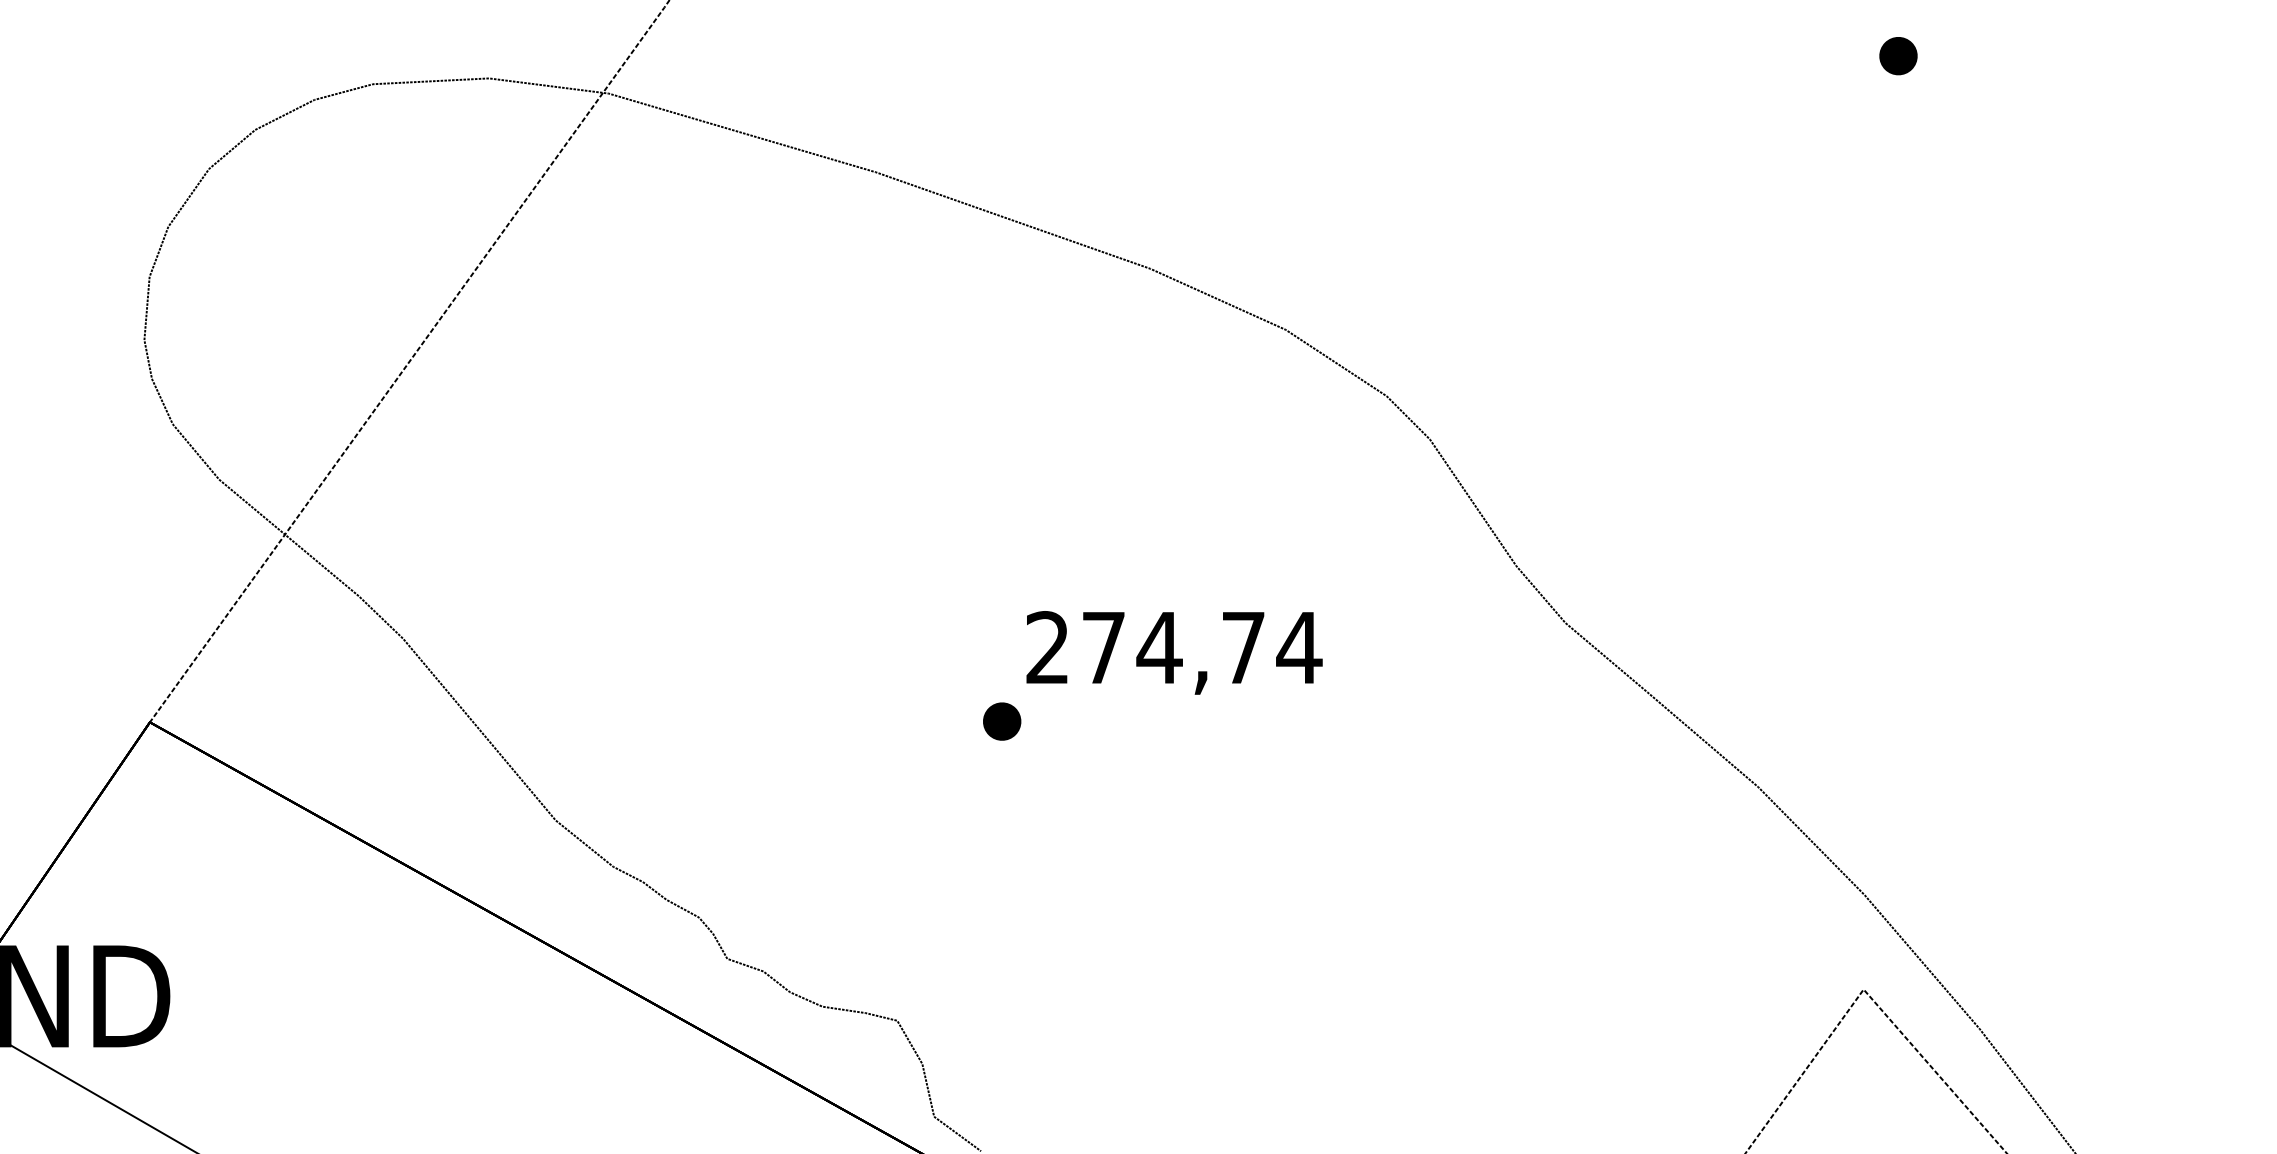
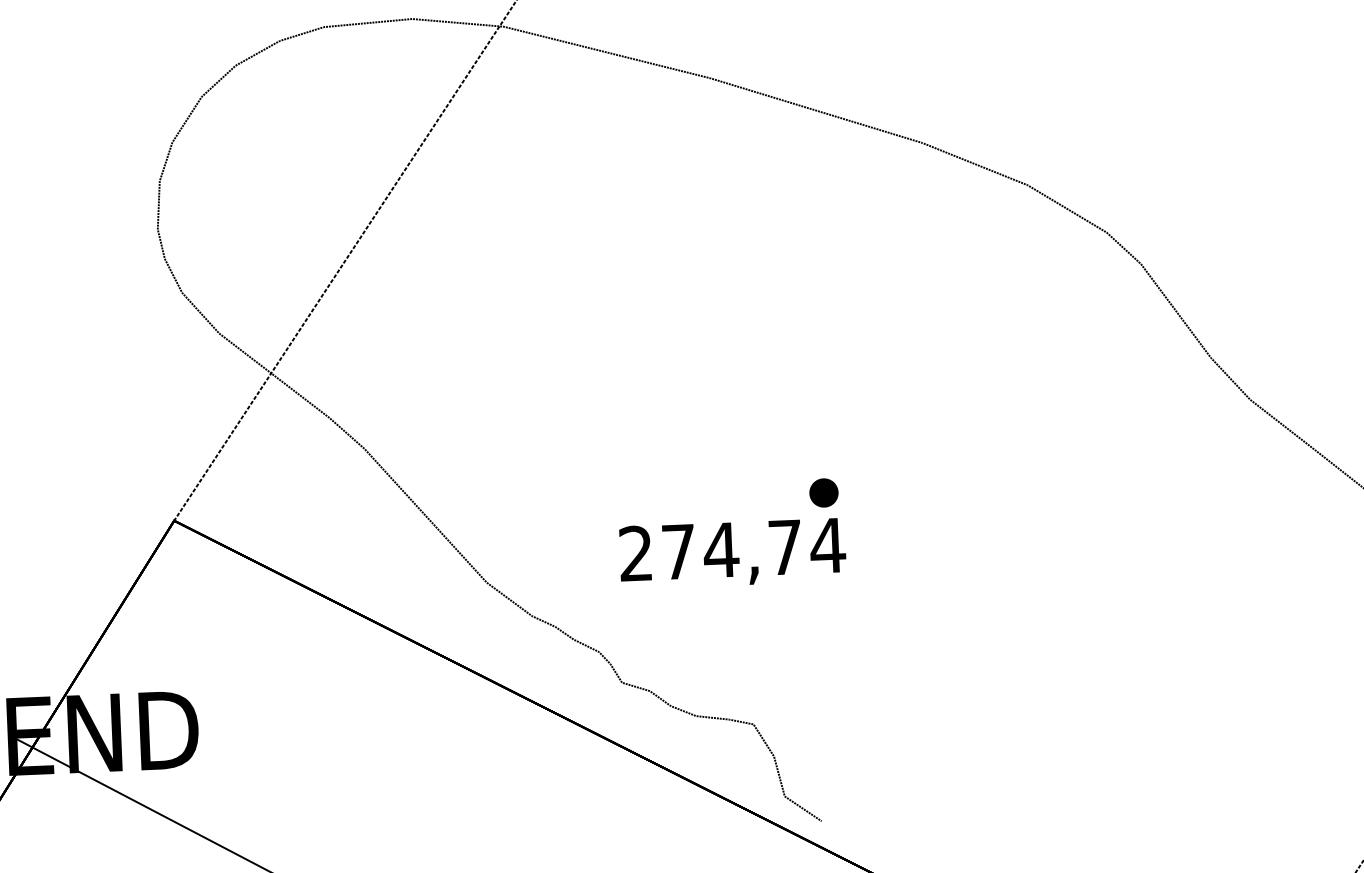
text: (1174, 652) -> (732, 553), moved

